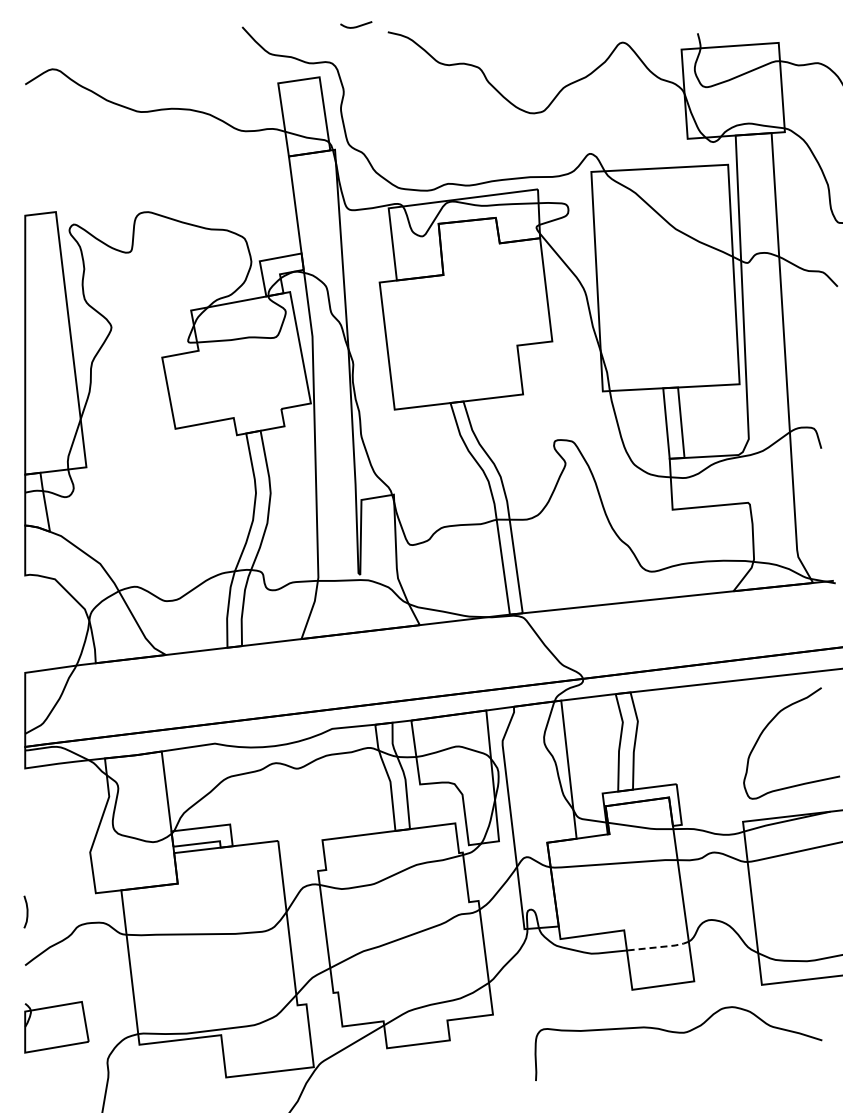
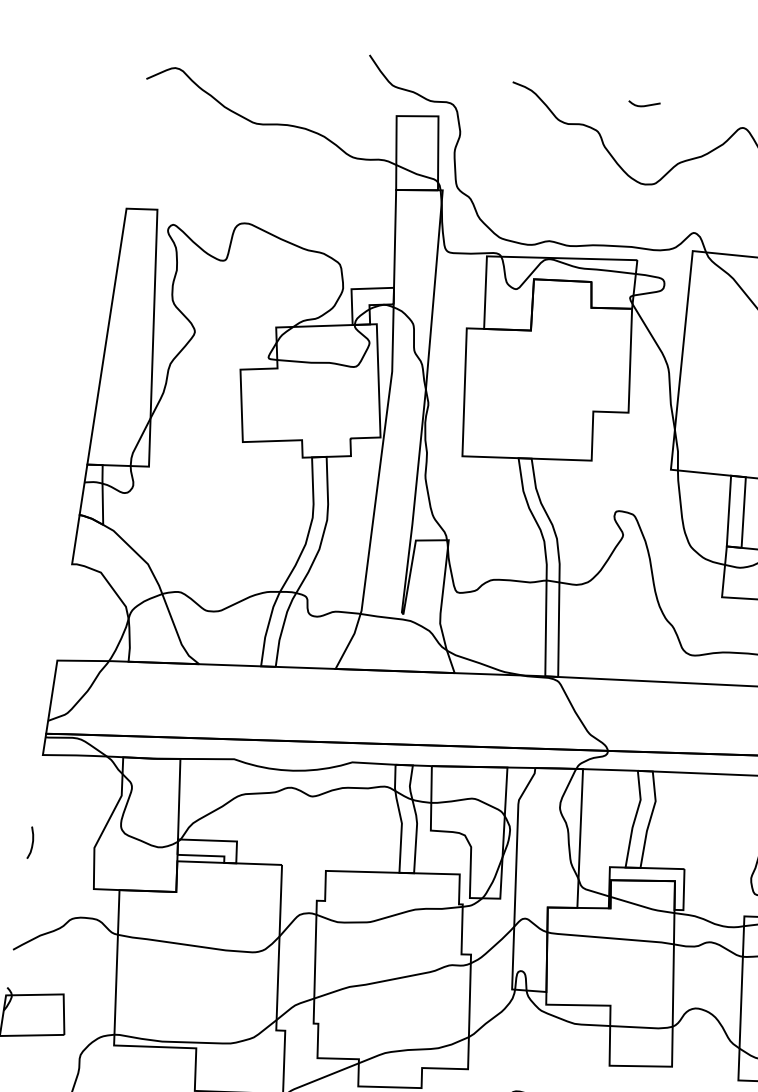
curve: (357, 25) -> (645, 104), moved
curve: (26, 911) -> (31, 842), moved
line: (659, 947) -> (642, 1027), dashed -> solid

